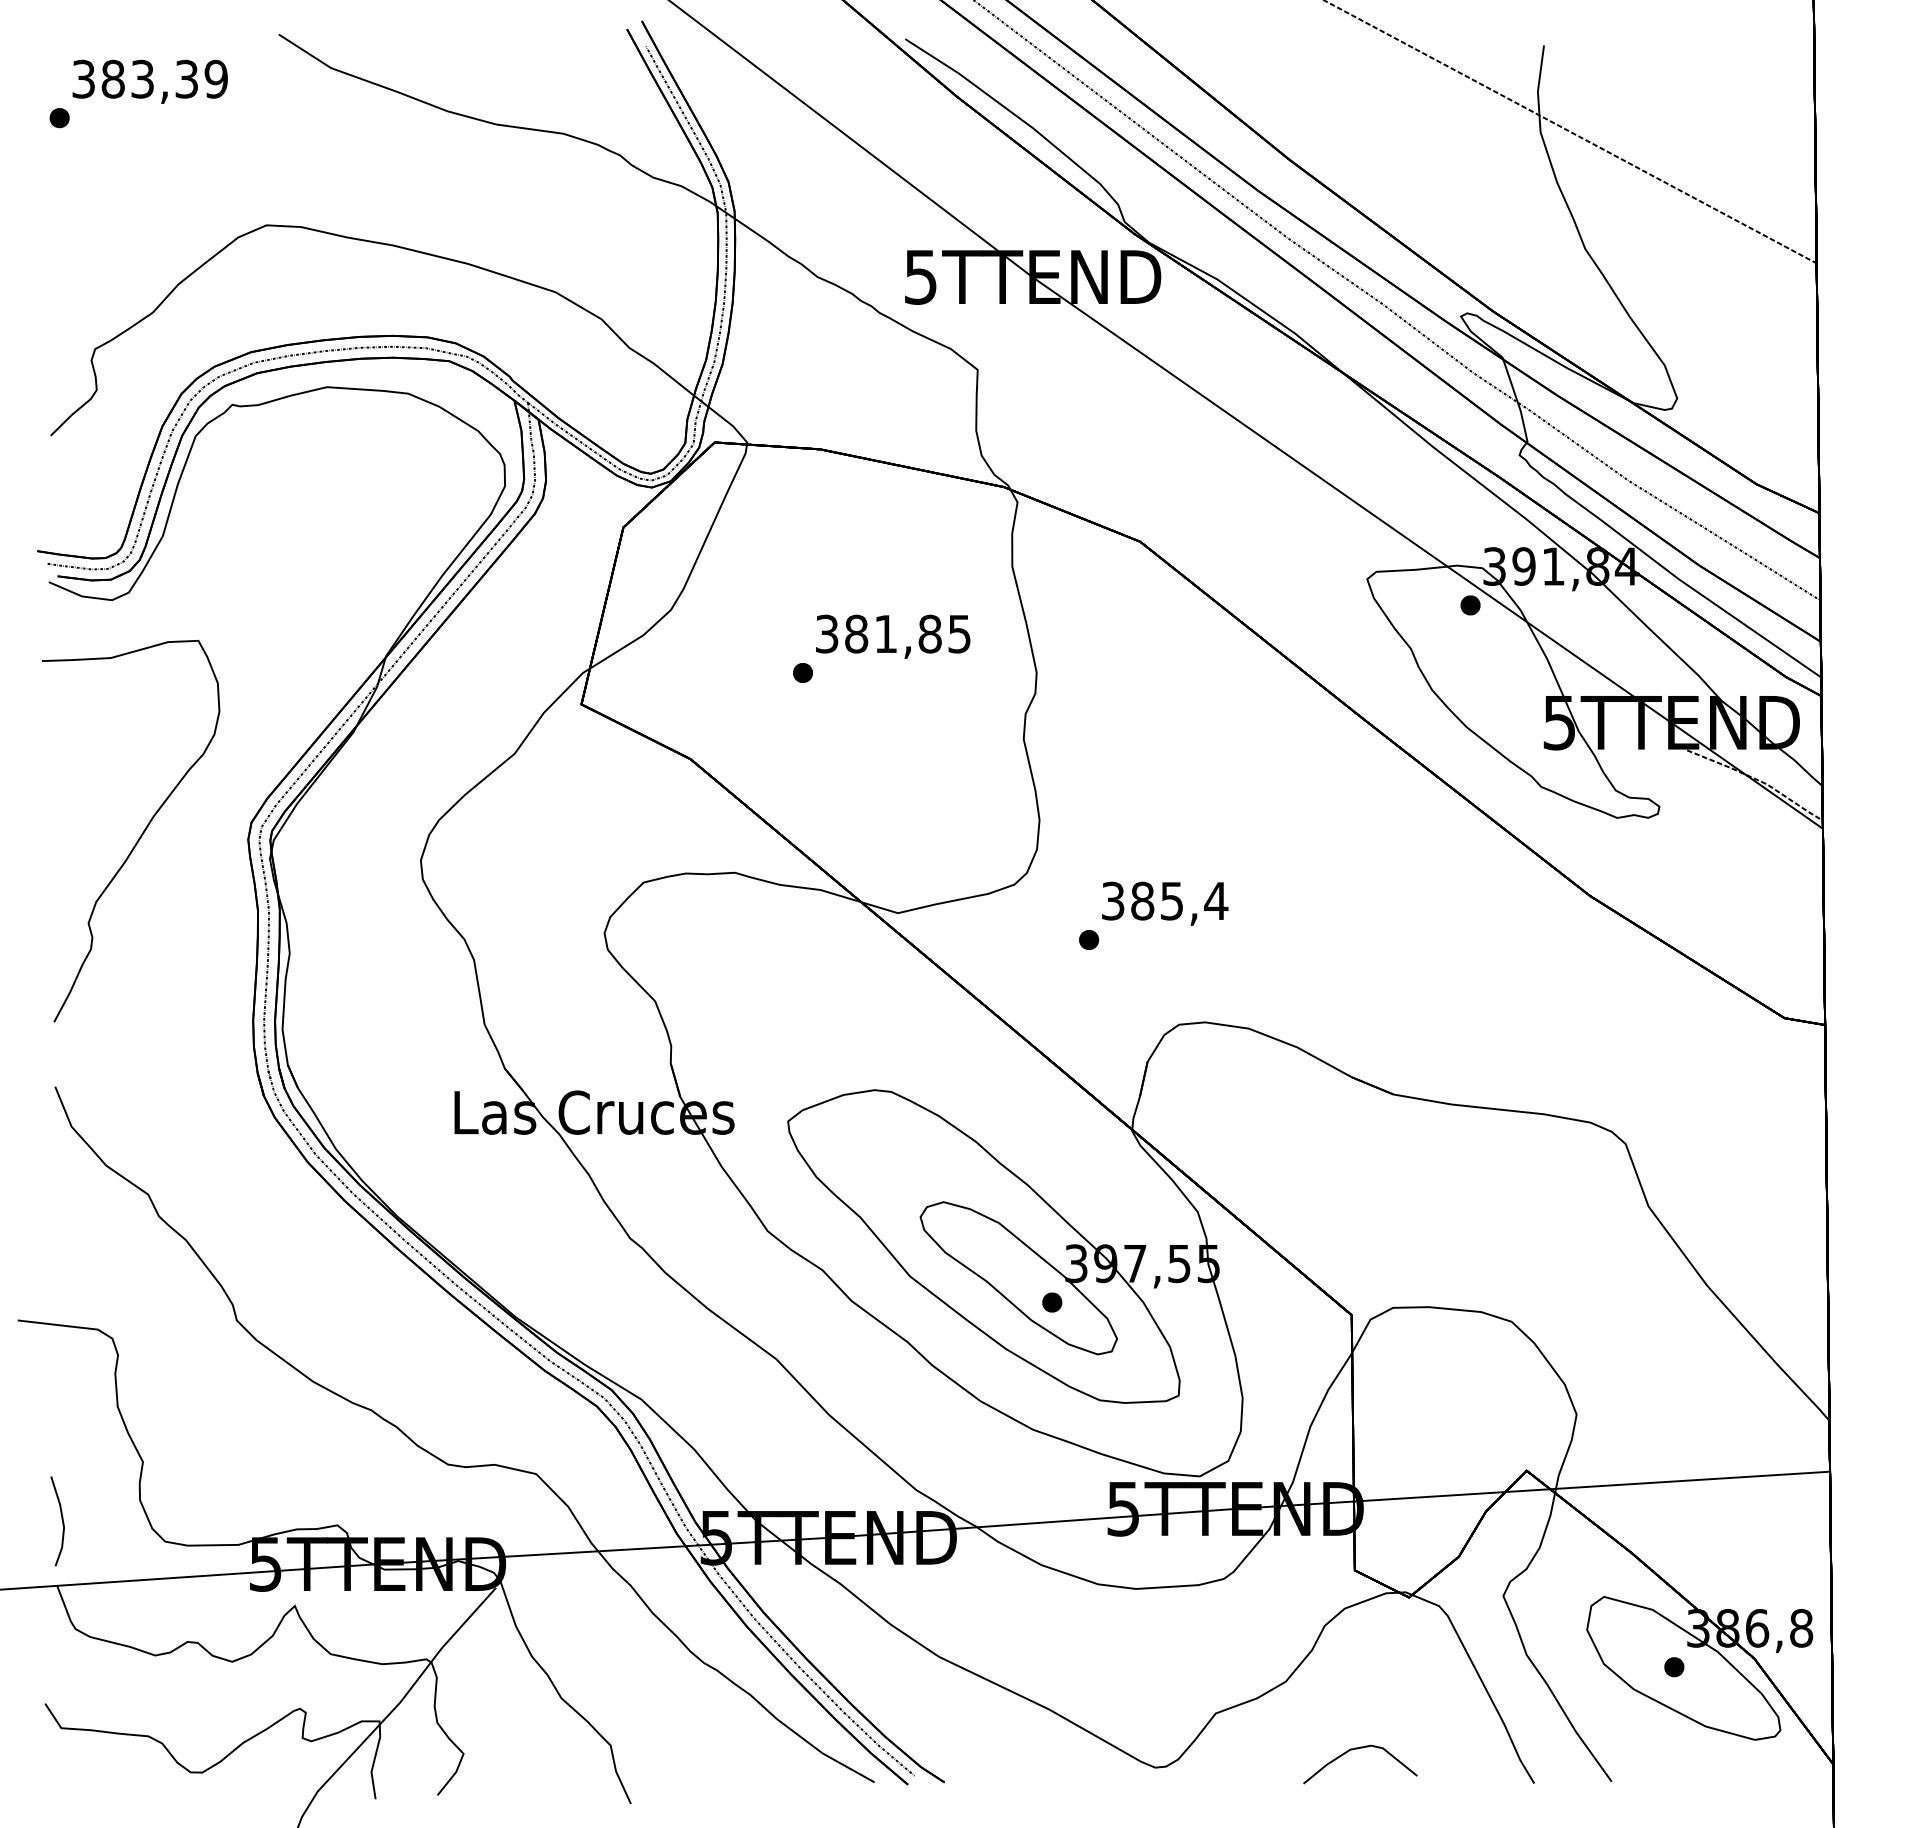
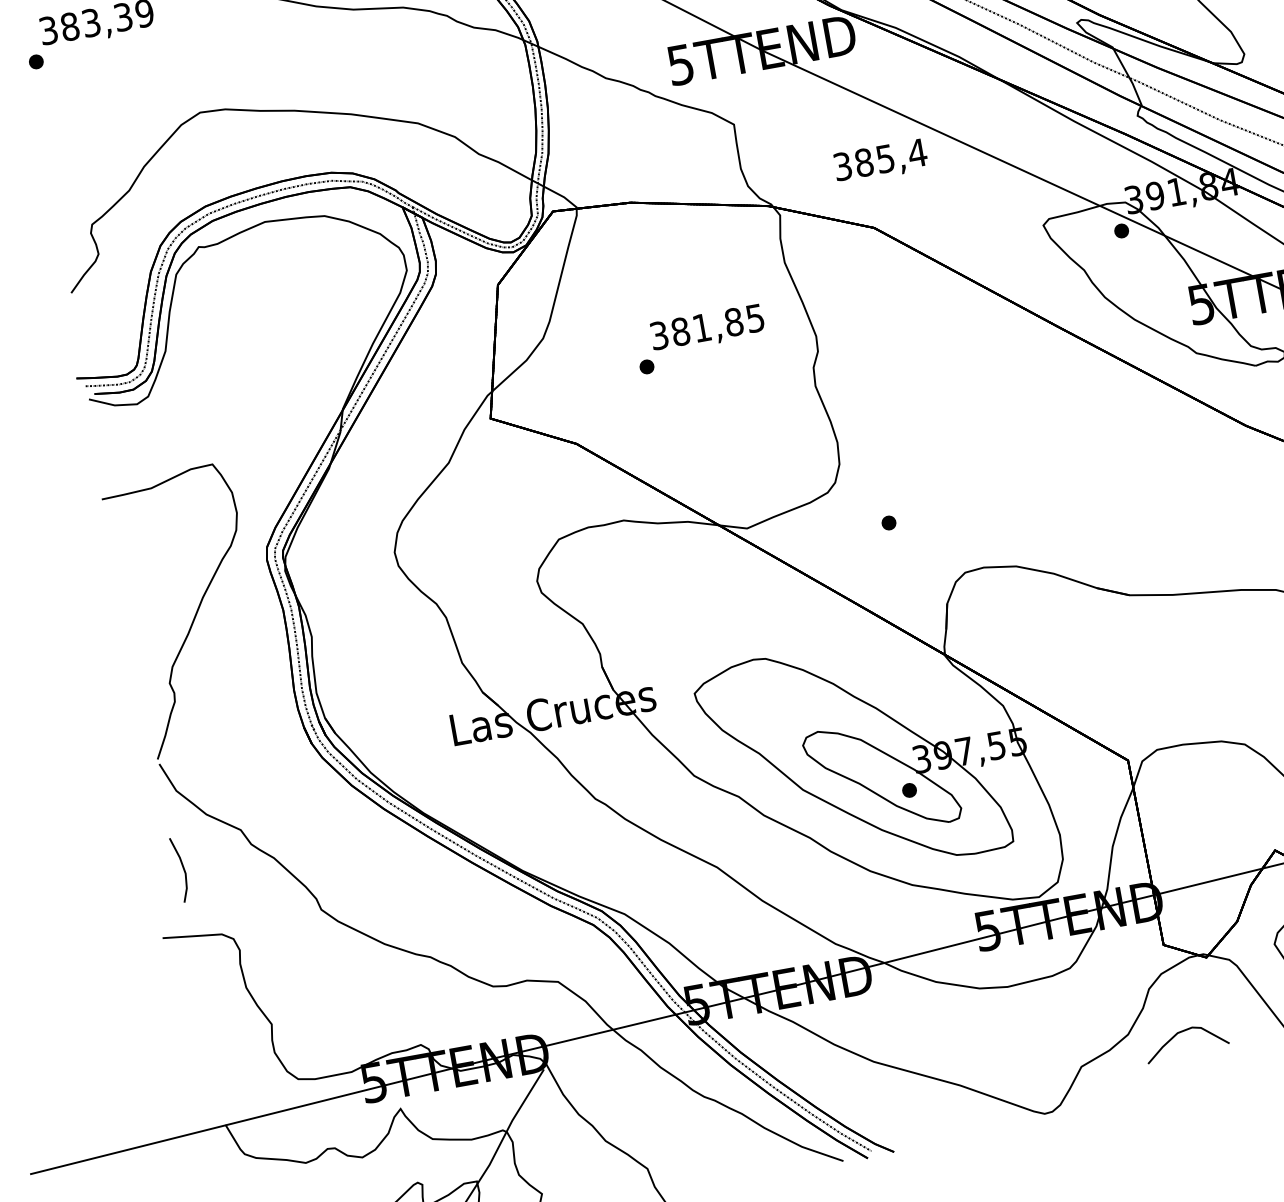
curve: (140, 835) -> (195, 612), moved
text: (1165, 903) -> (881, 161), moved
line: (61, 1519) -> (182, 868), moved
curve: (1357, 1749) -> (1182, 1032), moved

